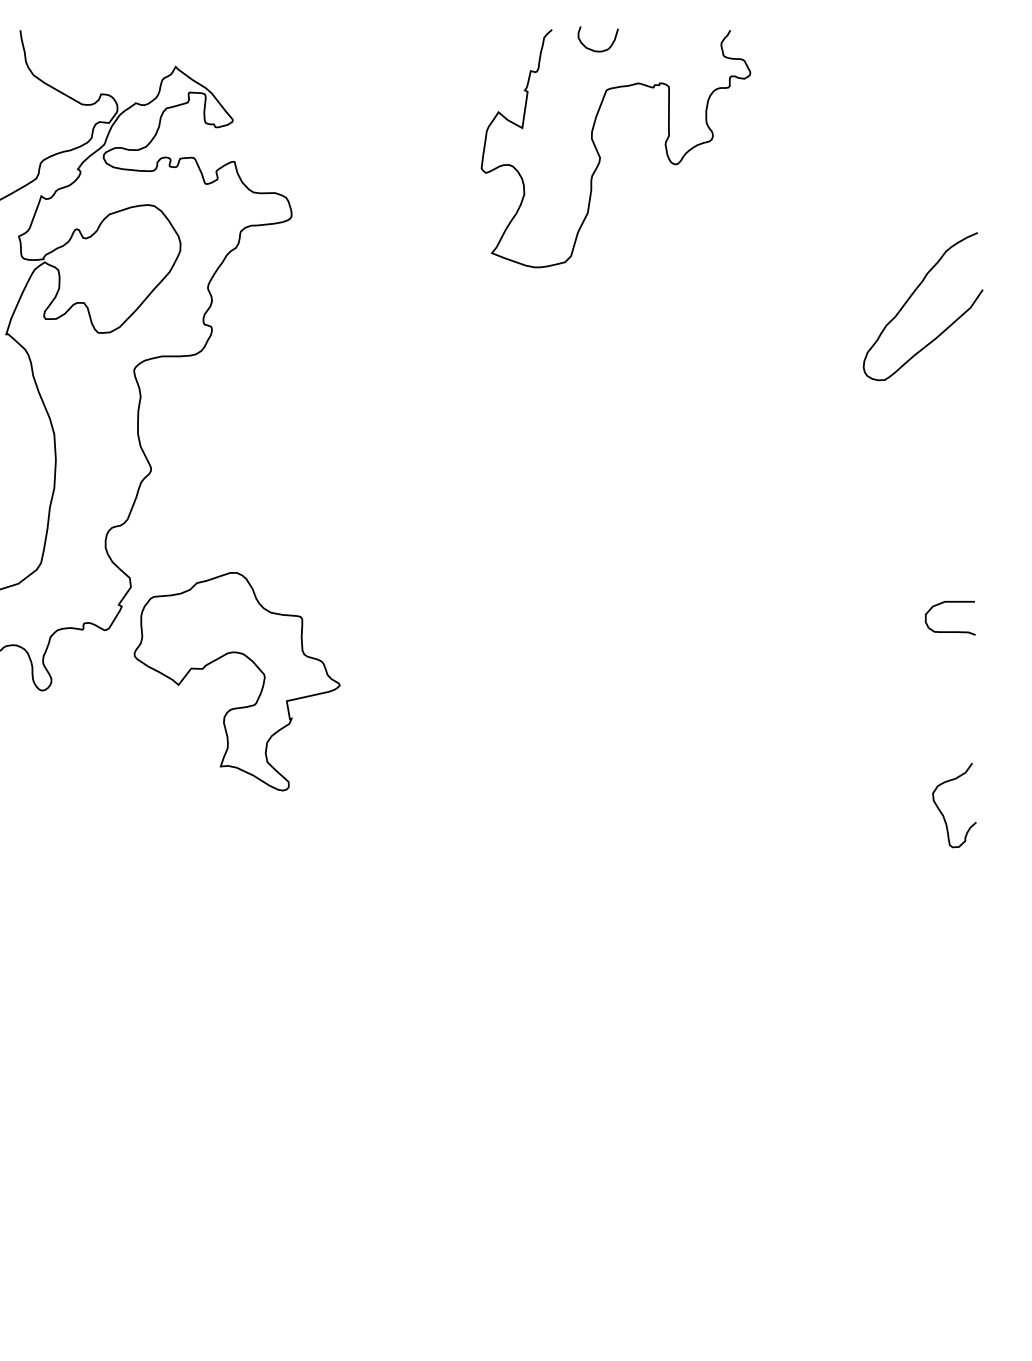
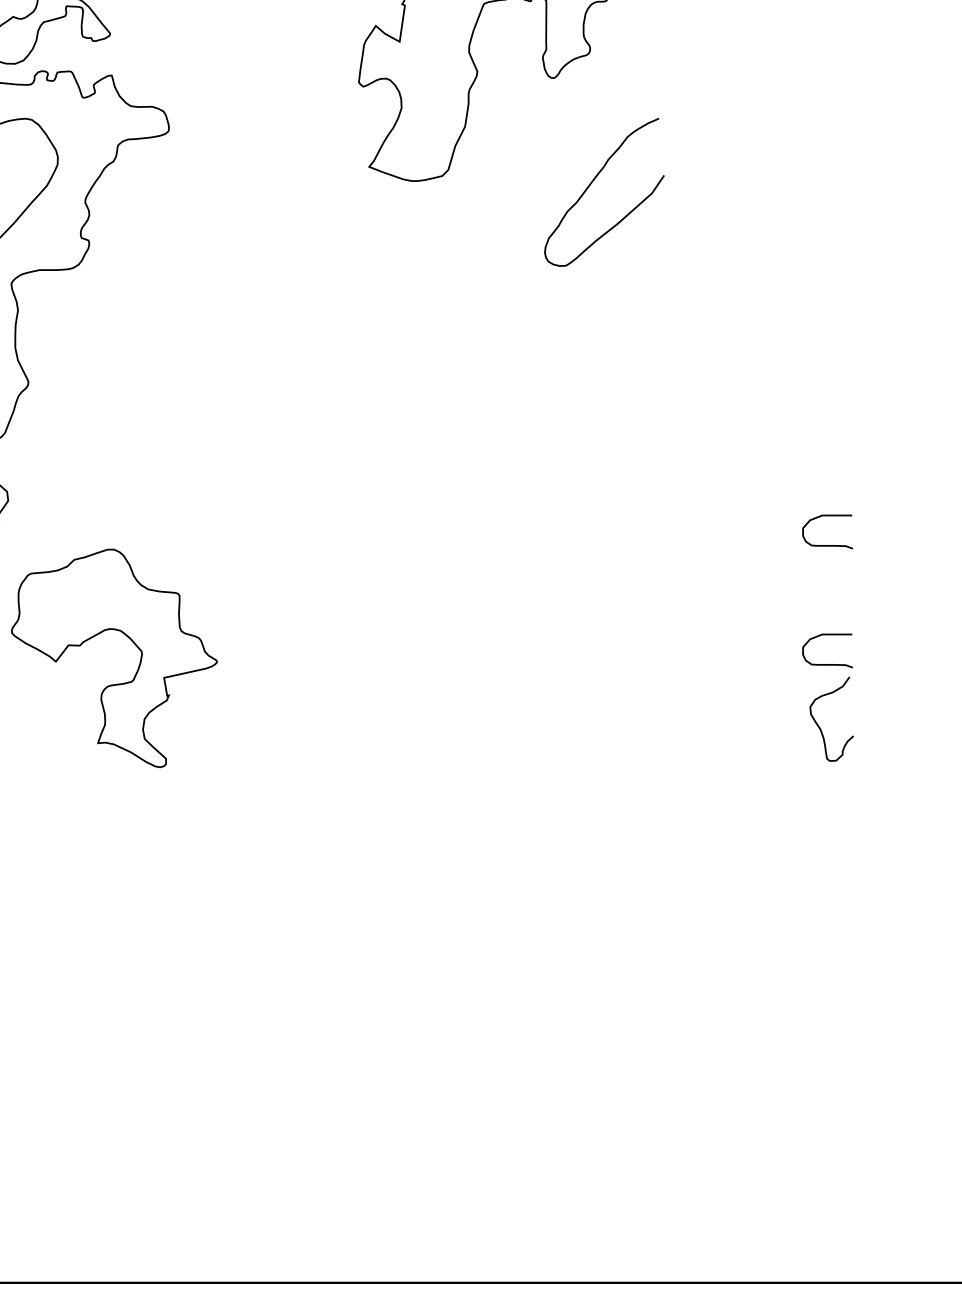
curve: (910, 298) -> (591, 184), moved
part: (255, 666) -> (132, 643), moved
curve: (950, 750) -> (827, 664), added

